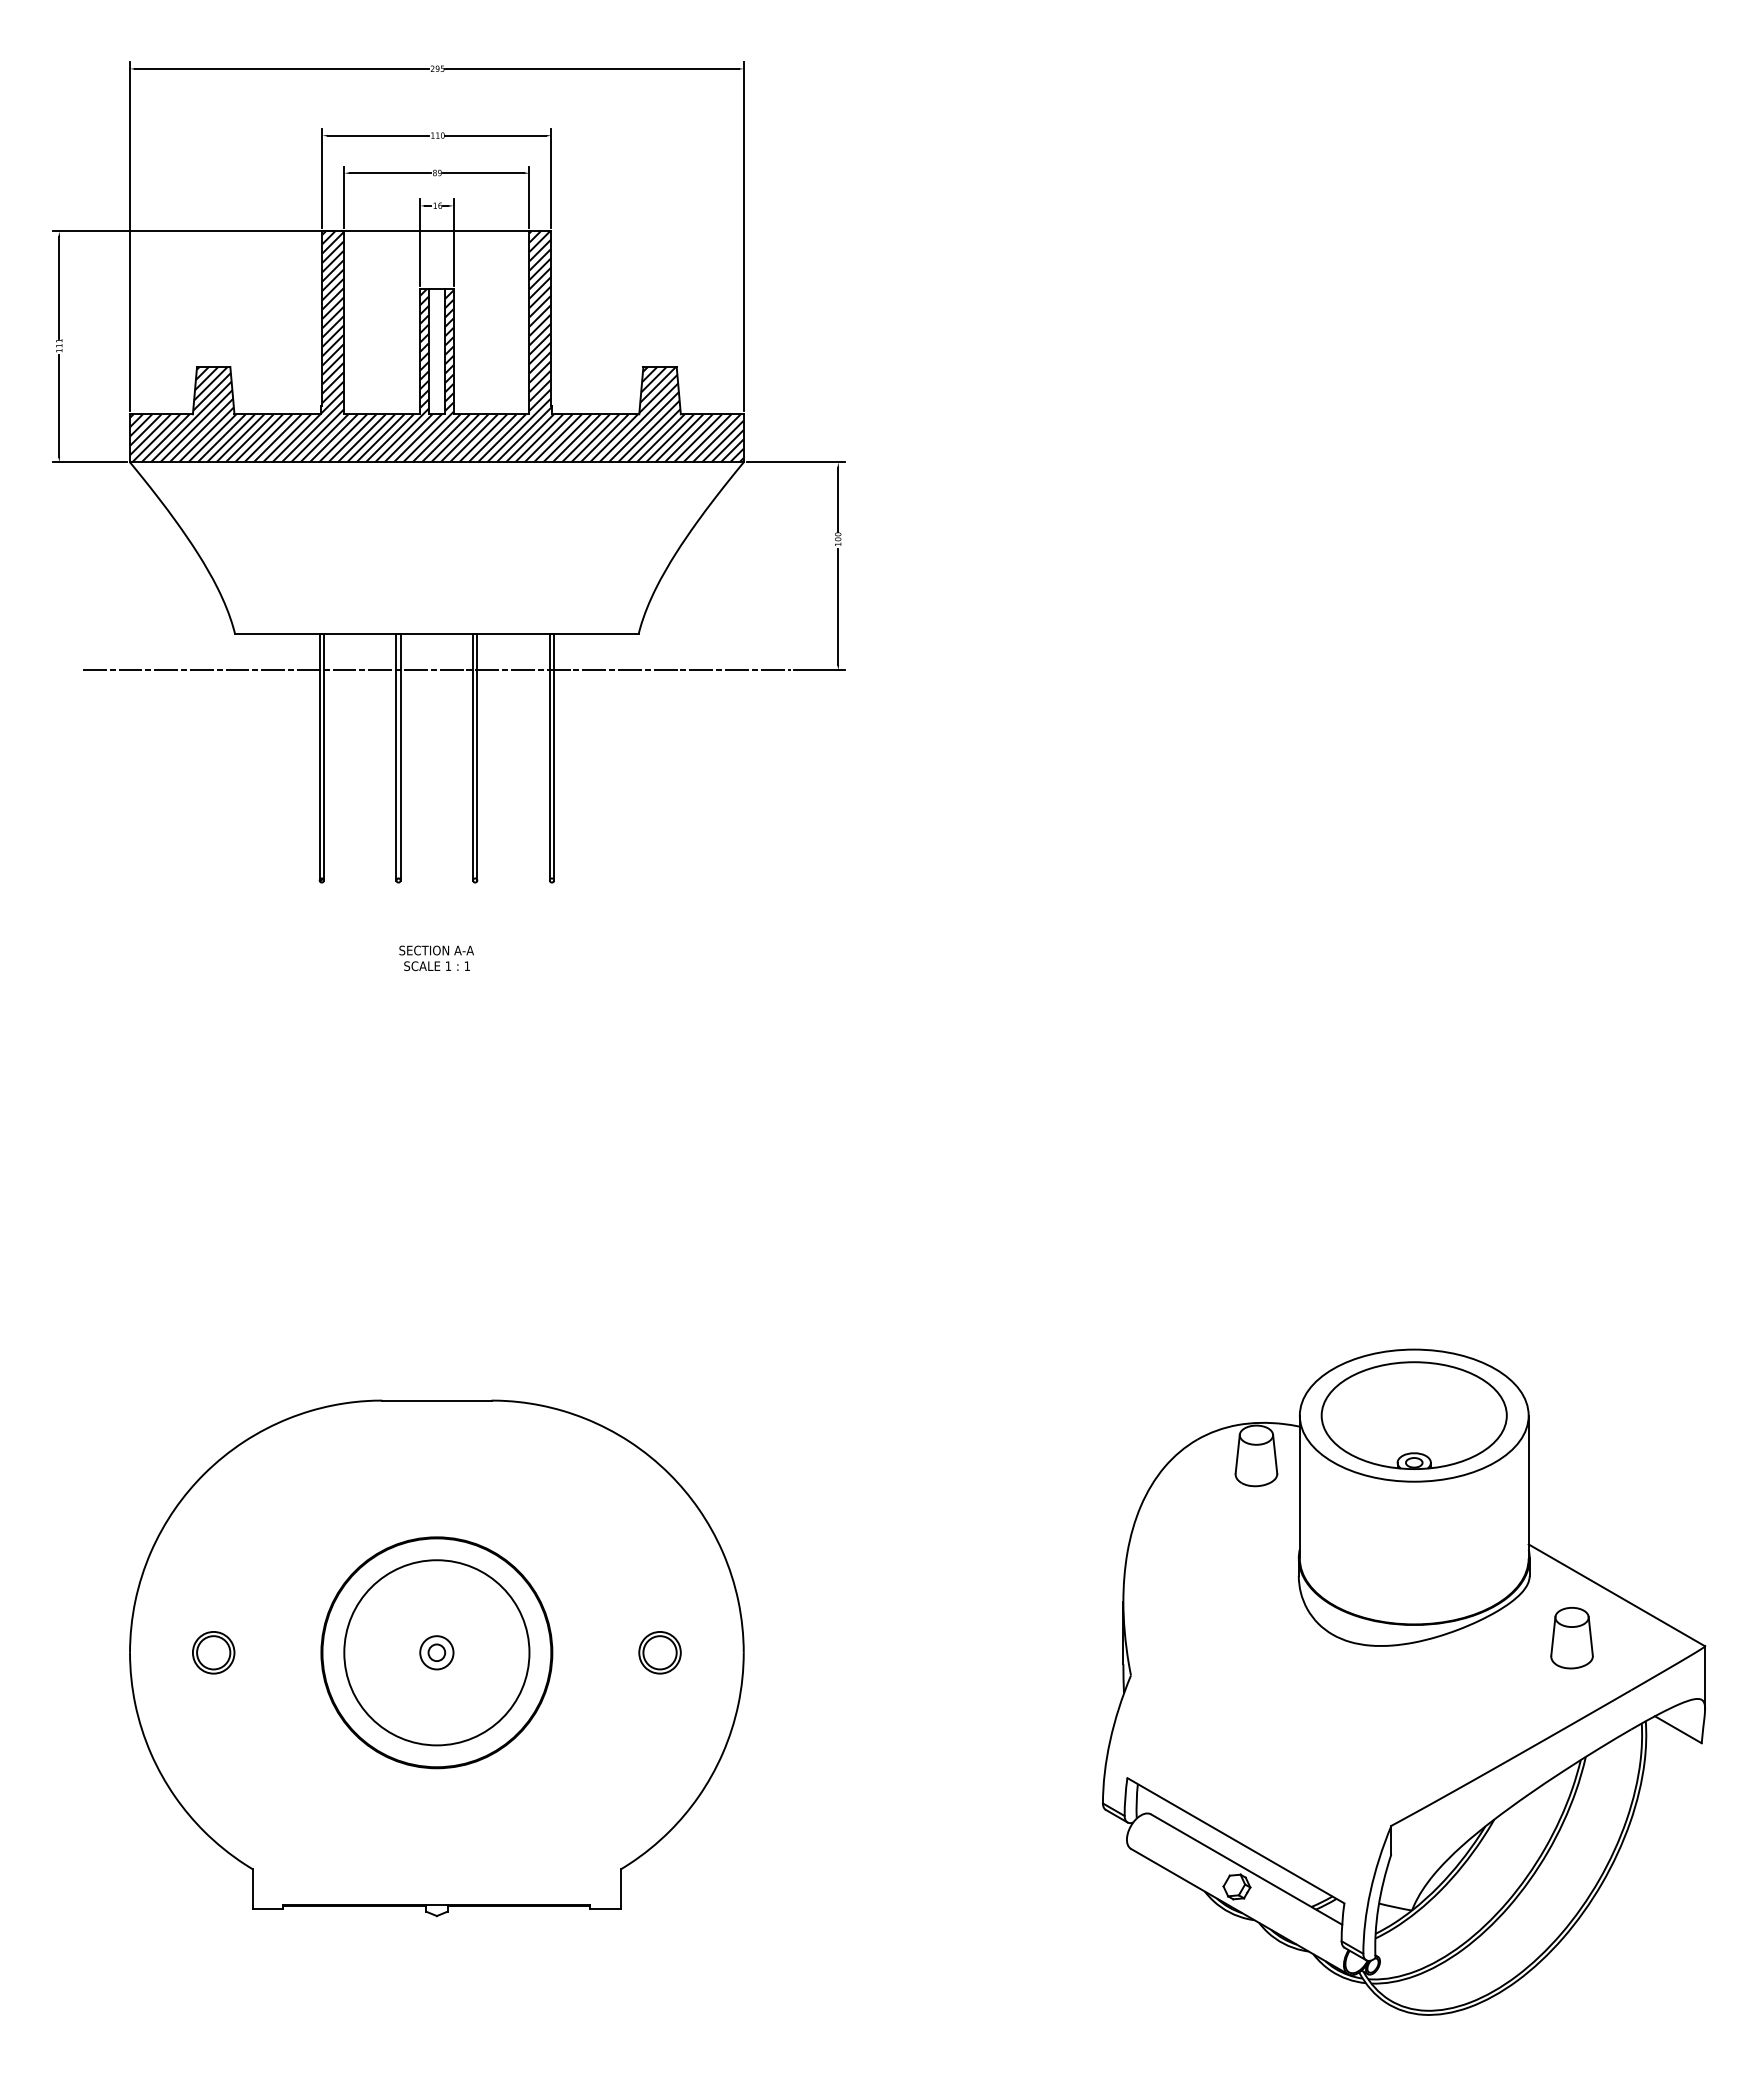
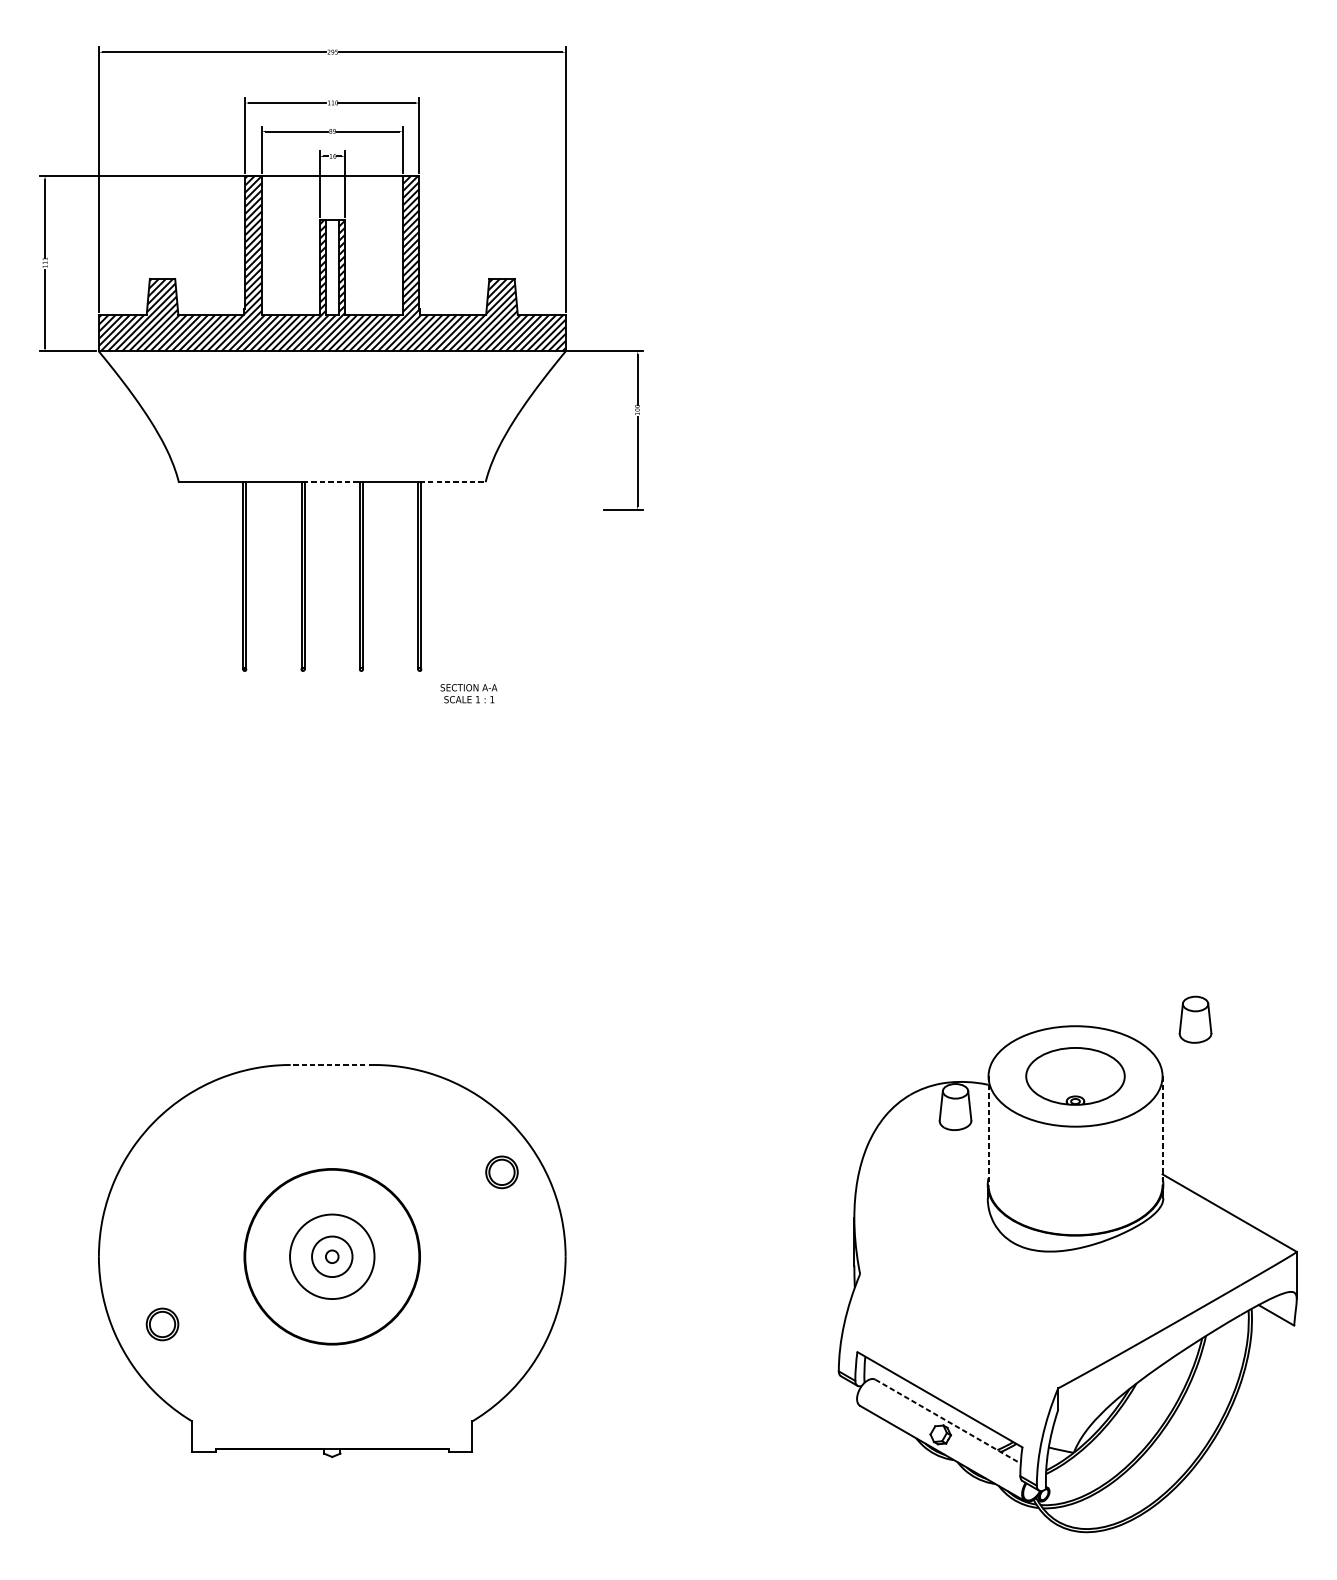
line: (437, 634) -> (332, 482), solid -> dashed
line: (595, 634) -> (452, 482), solid -> dashed
line: (436, 670) -> (331, 509), removed
text: (436, 958) -> (468, 693), moved
line: (436, 1400) -> (331, 1064), solid -> dashed
part: (1413, 1415) -> (1074, 1076), size x0.7
line: (1299, 1487) -> (988, 1131), solid -> dashed
line: (1528, 1487) -> (1162, 1131), solid -> dashed
part: (1571, 1638) -> (1195, 1020), moved
part: (213, 1652) -> (162, 1324), moved
circle: (436, 1652) -> (331, 1256), size x0.6
circle: (436, 1652) -> (331, 1256), size x1.6
part: (659, 1652) -> (501, 1172), moved
line: (1247, 1869) -> (948, 1421), solid -> dashed

